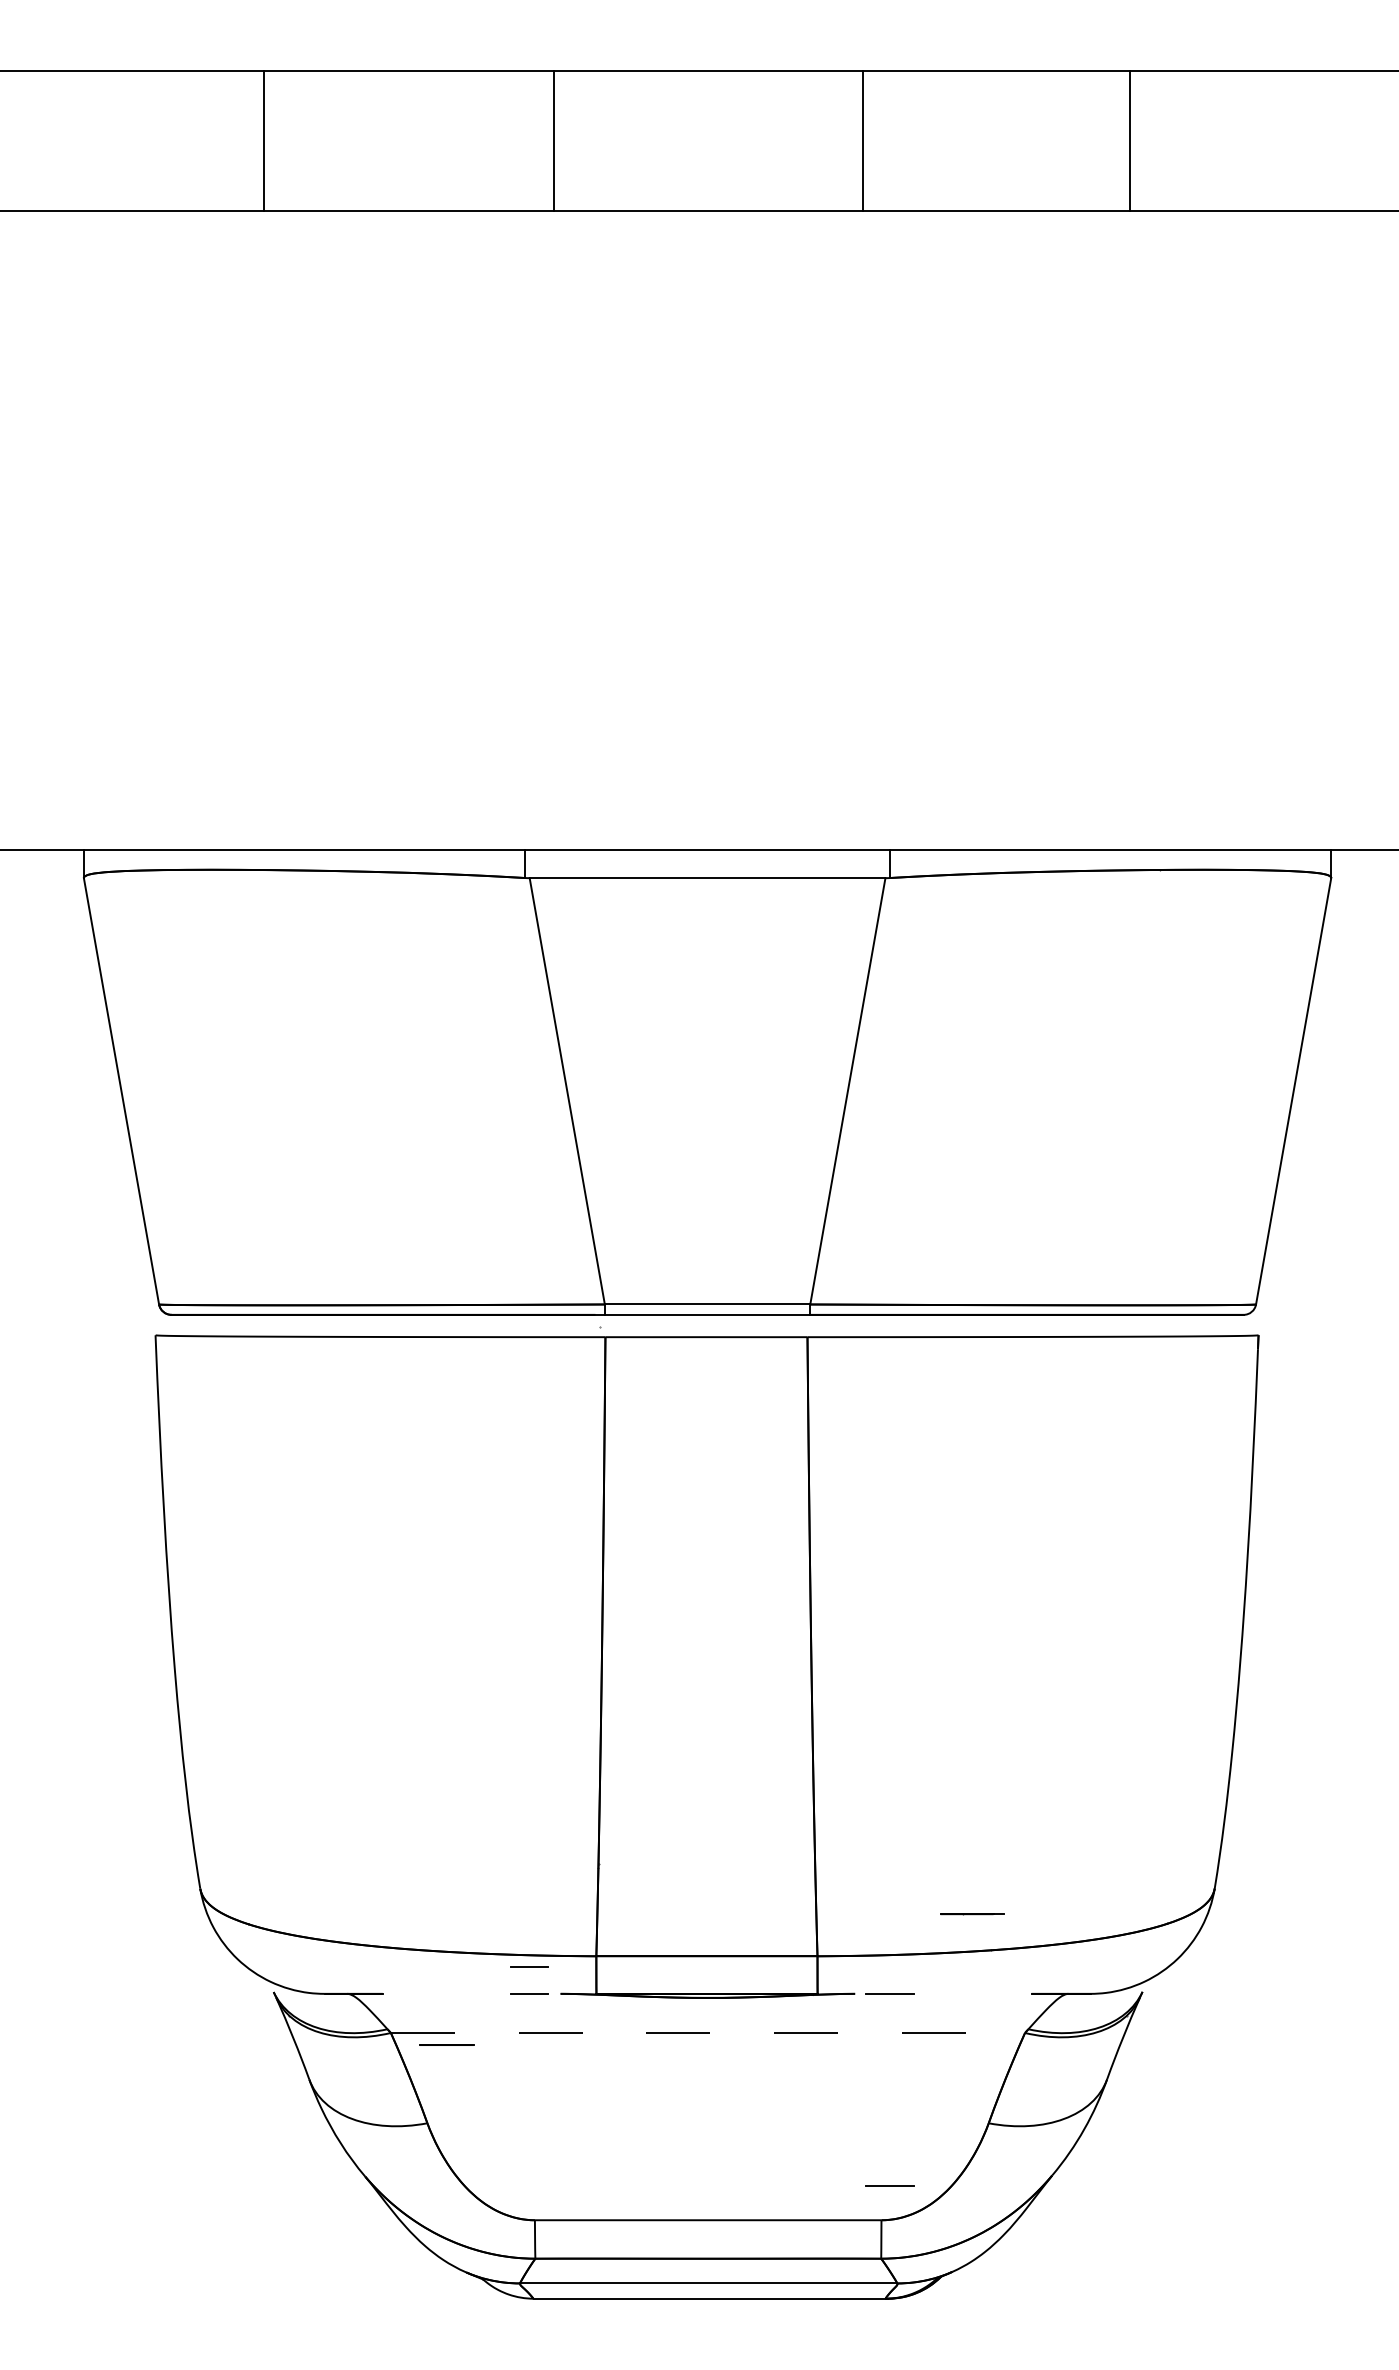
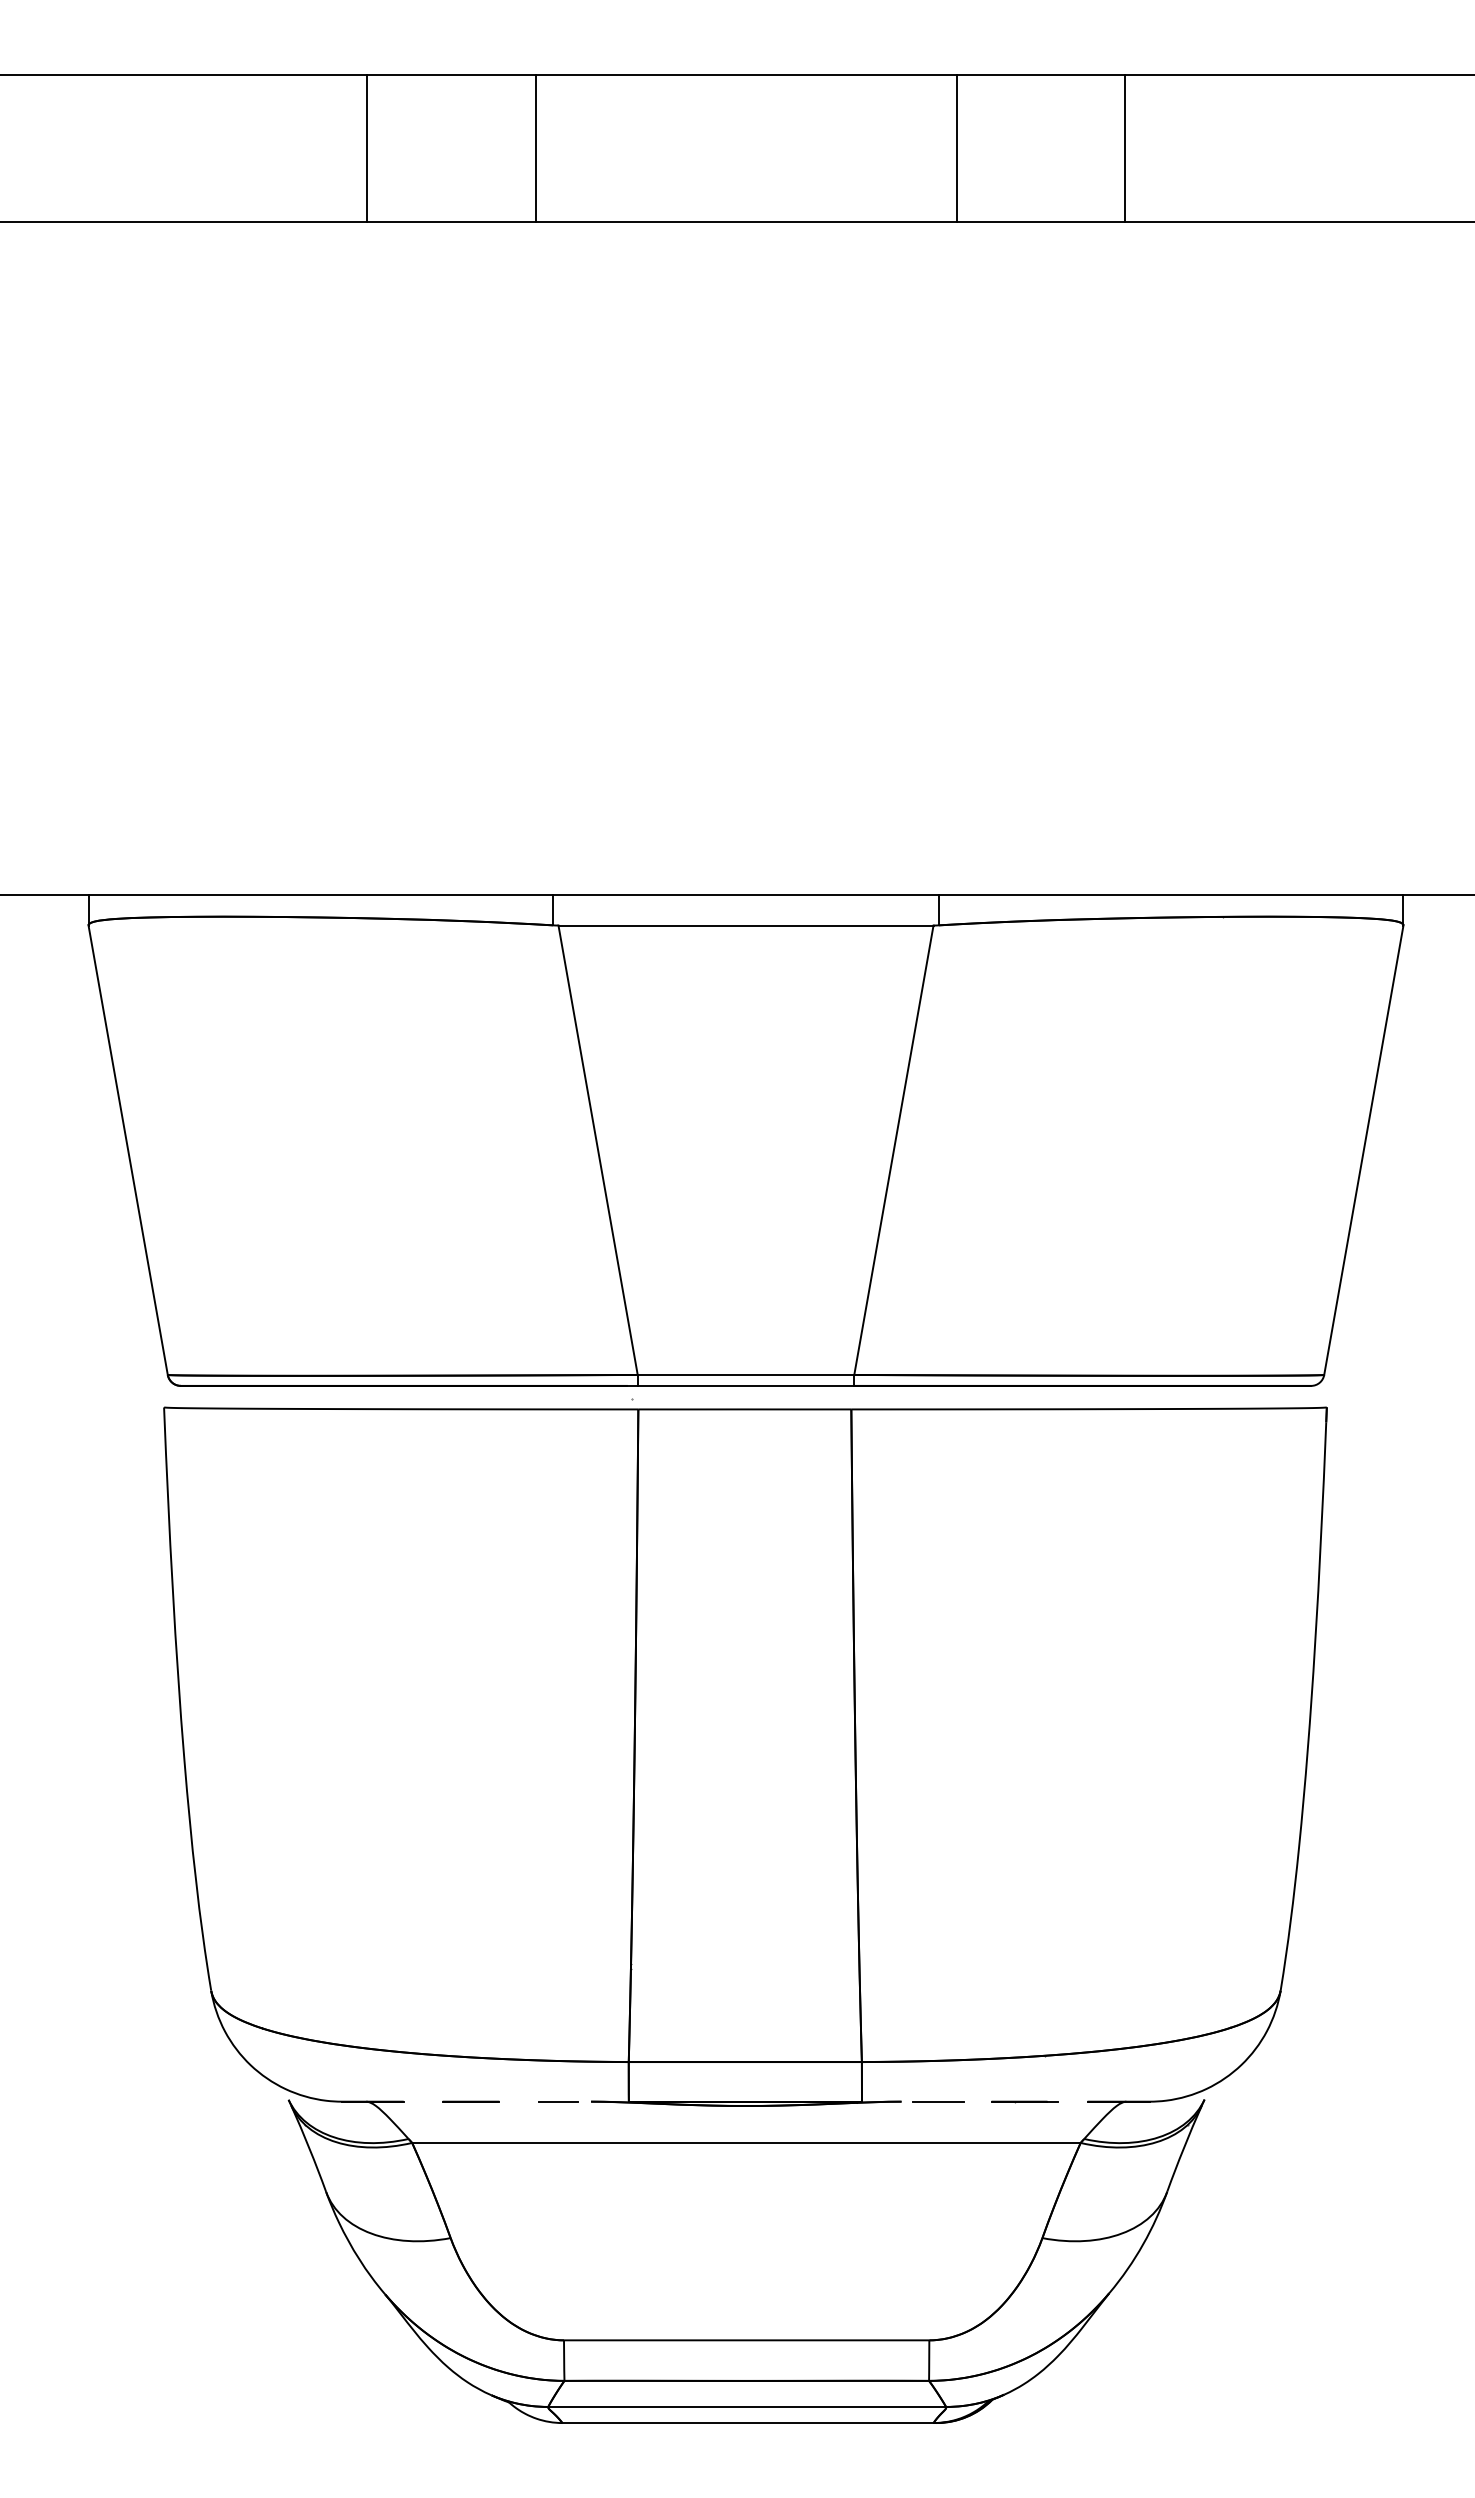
line: (264, 141) -> (367, 148), moved
line: (554, 141) -> (535, 148), moved
line: (863, 141) -> (957, 148), moved
line: (1130, 141) -> (1125, 148), moved
line: (971, 1913) -> (1024, 2101), moved
line: (529, 1967) -> (558, 2073), removed
line: (708, 2032) -> (746, 2142), dashed -> solid
line: (446, 2044) -> (470, 2101), moved
line: (890, 2186) -> (938, 2304), removed

